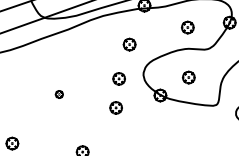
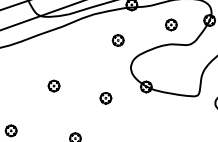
part: (188, 77) -> (171, 70), removed
part: (118, 78) -> (108, 71), removed
part: (59, 94) -> (54, 86), size x1.67

